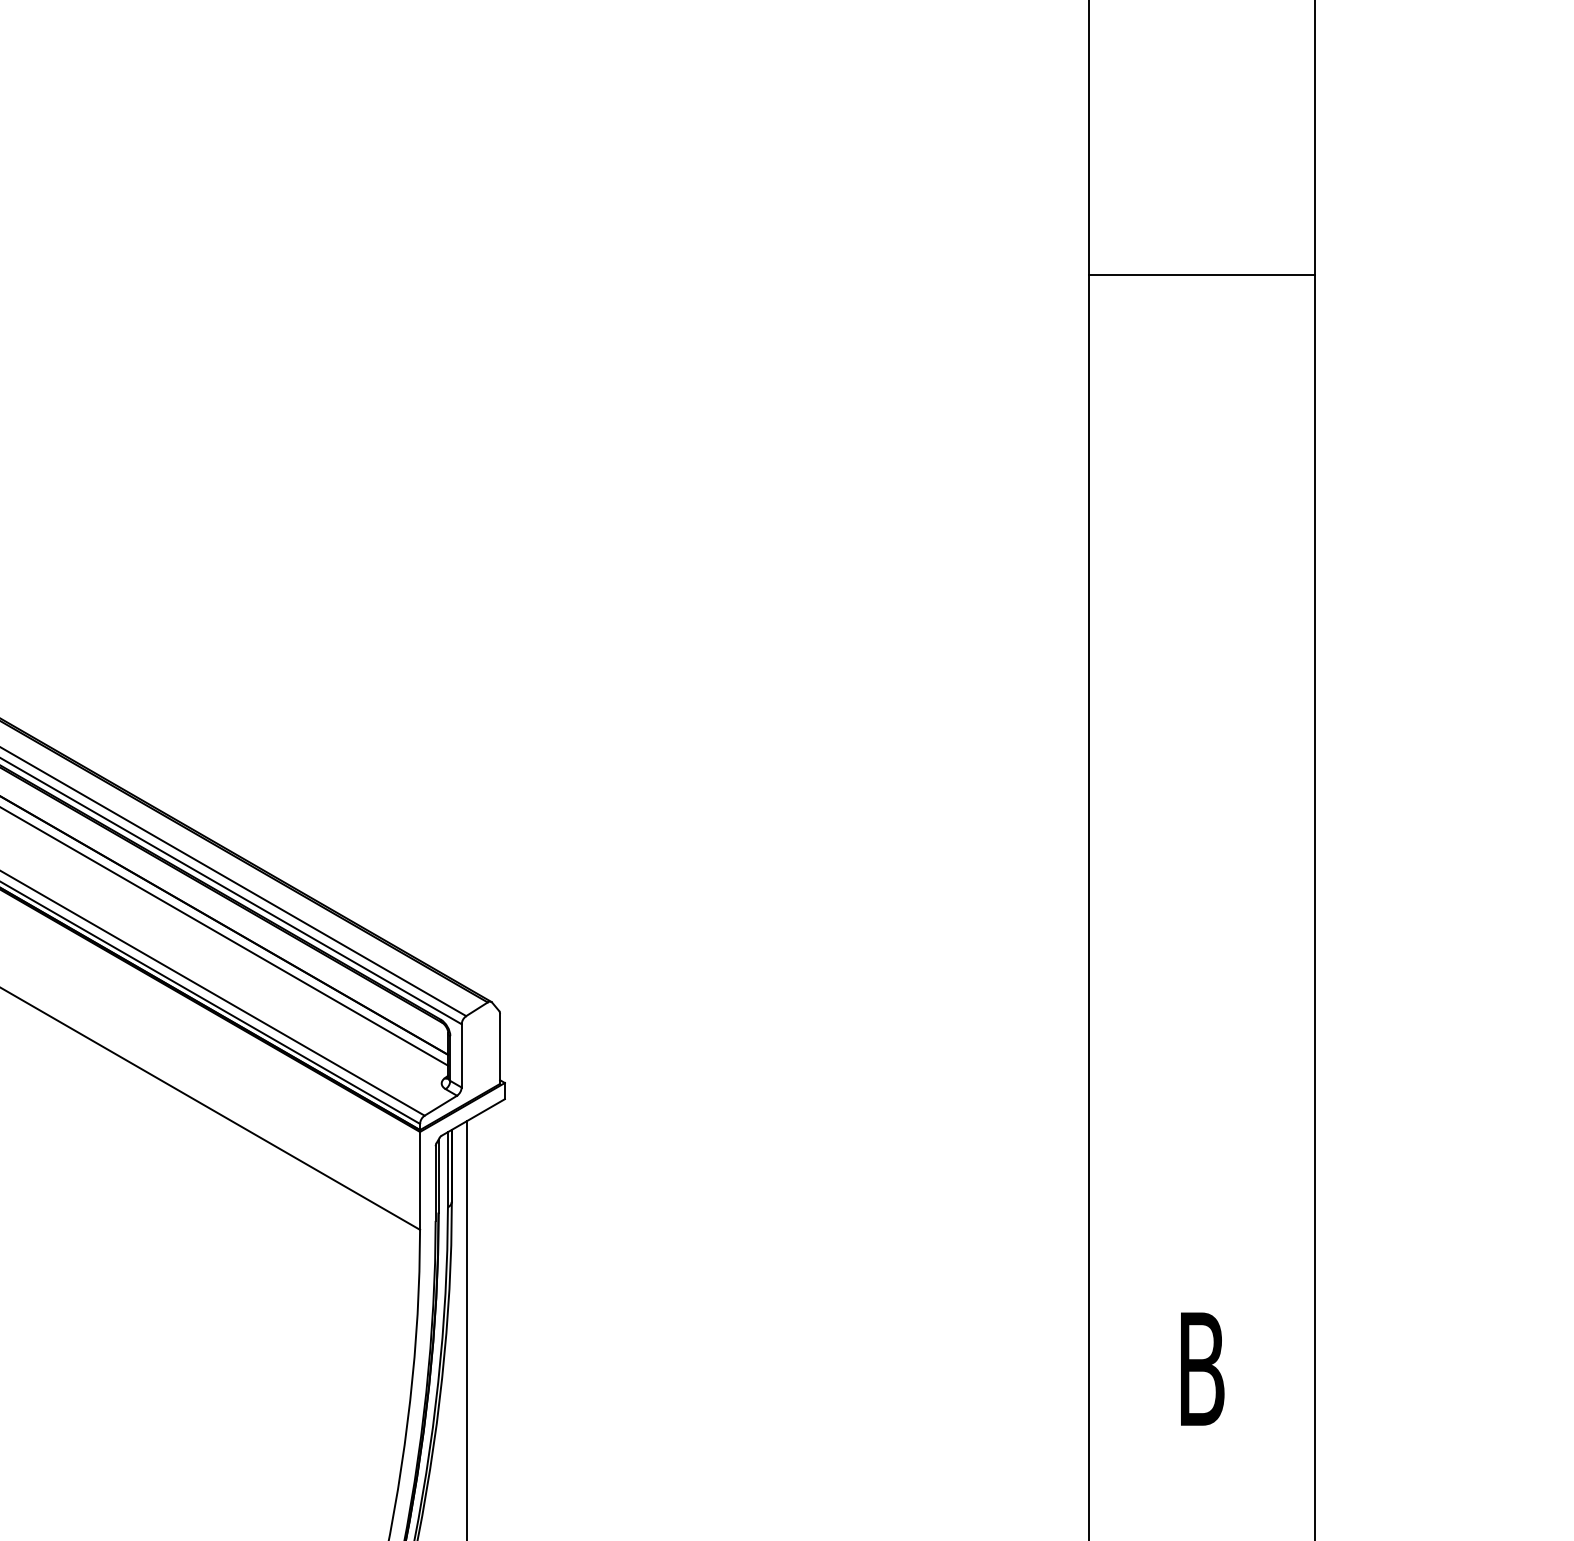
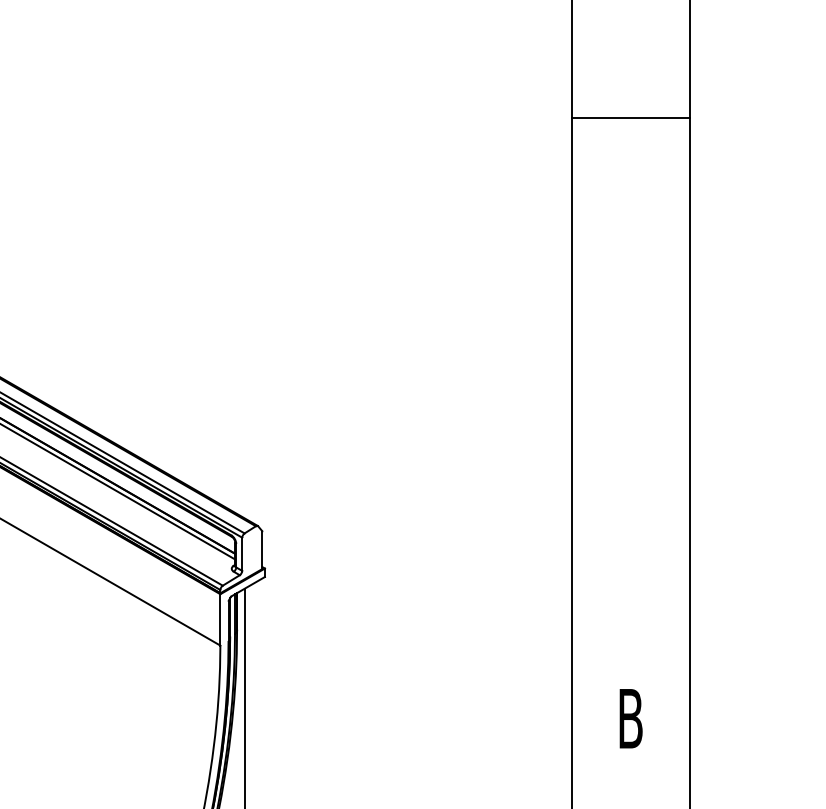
line: (1201, 275) -> (630, 118), moved

